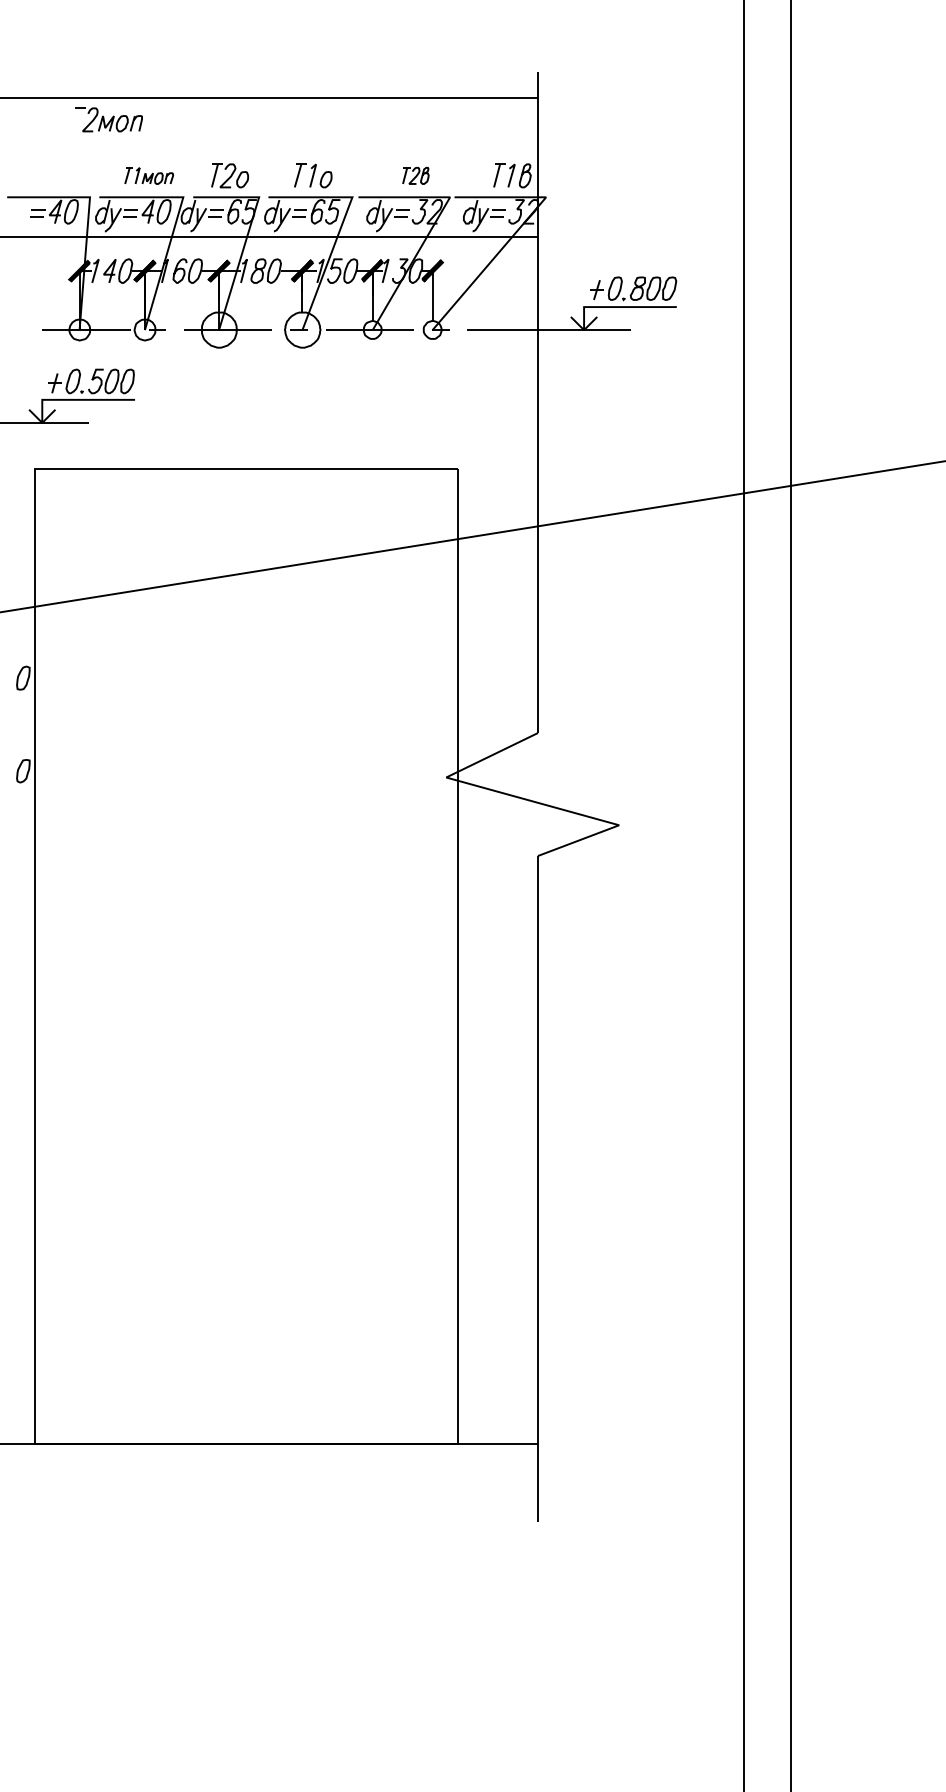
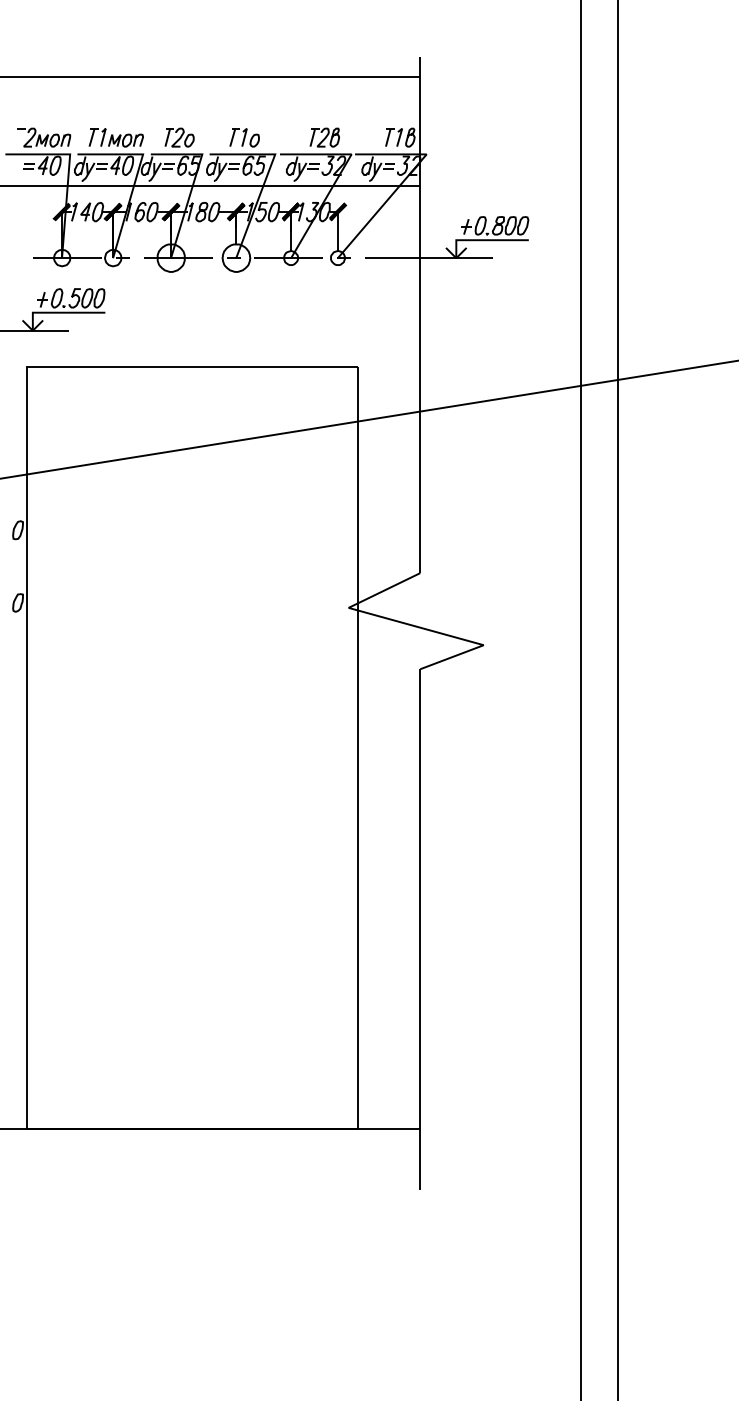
part: (108, 119) -> (43, 137), moved
part: (149, 175) -> (116, 137), size x1.43
part: (415, 175) -> (324, 137), size x1.43

